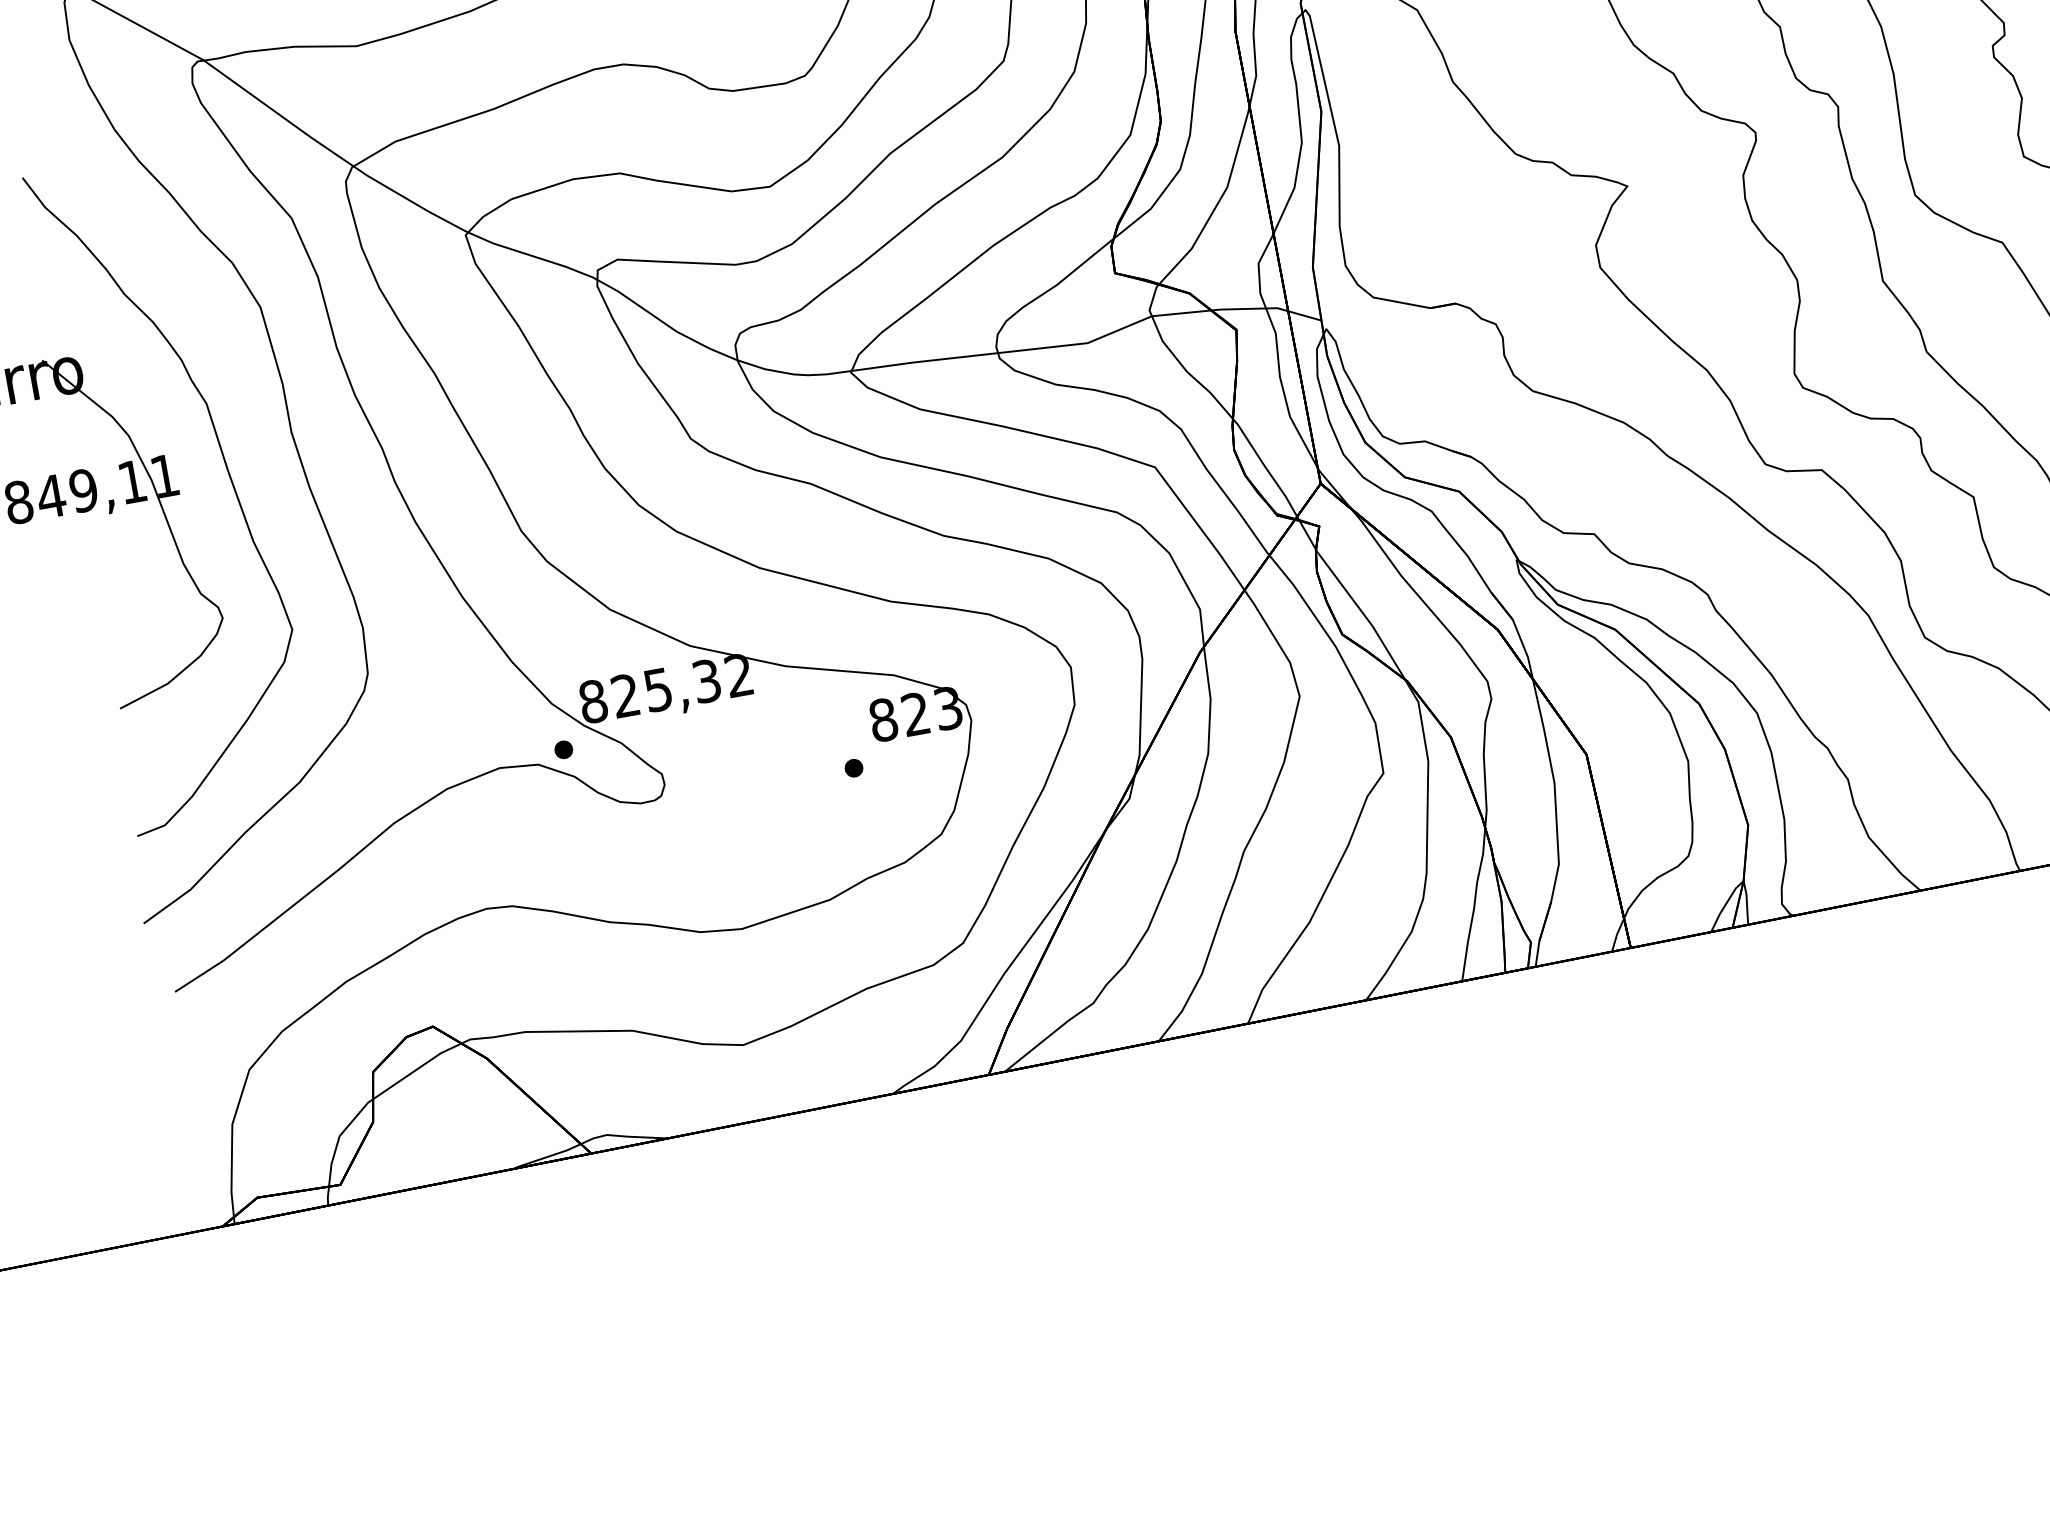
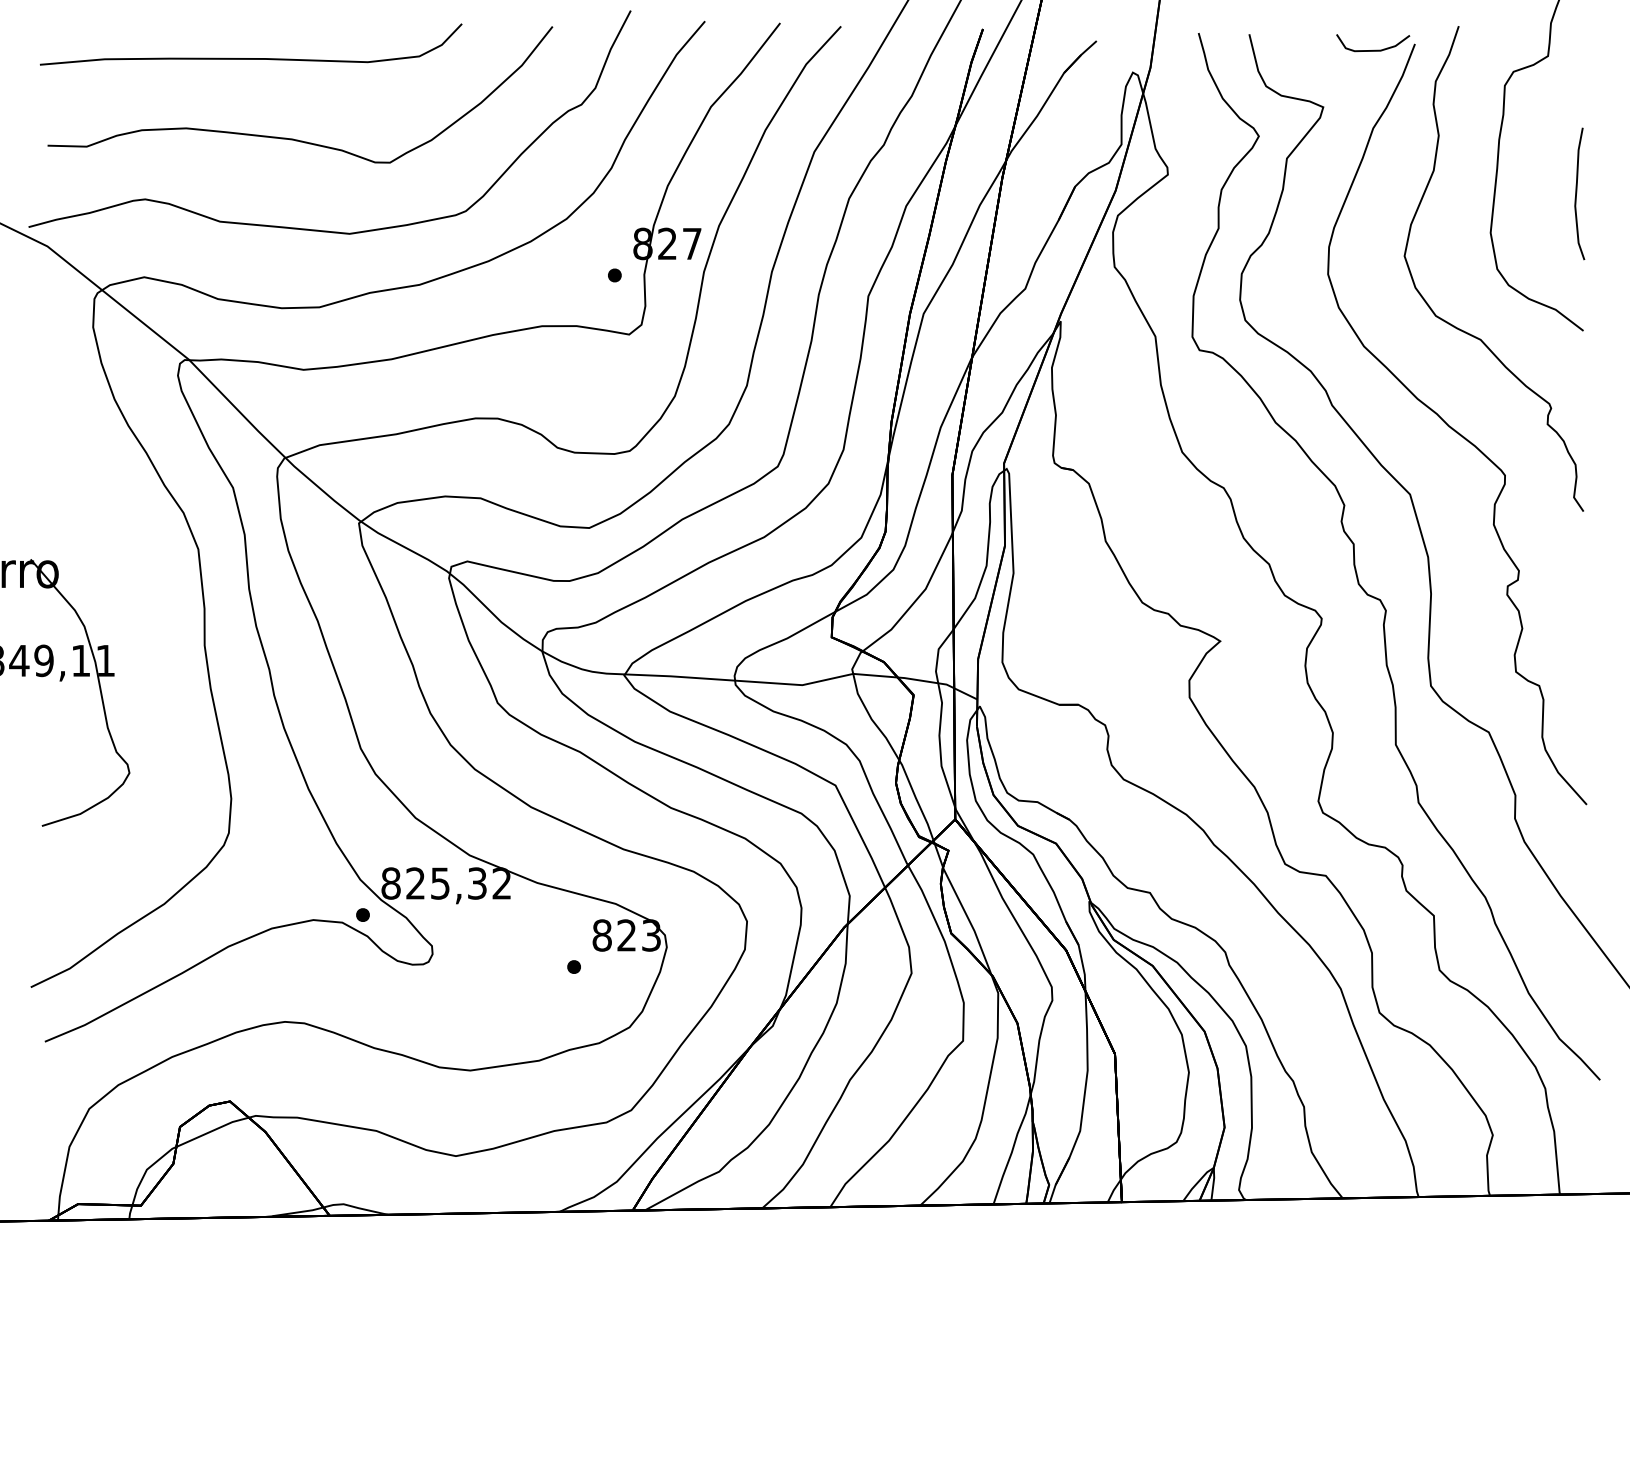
curve: (226, 470) -> (151, 664), removed

